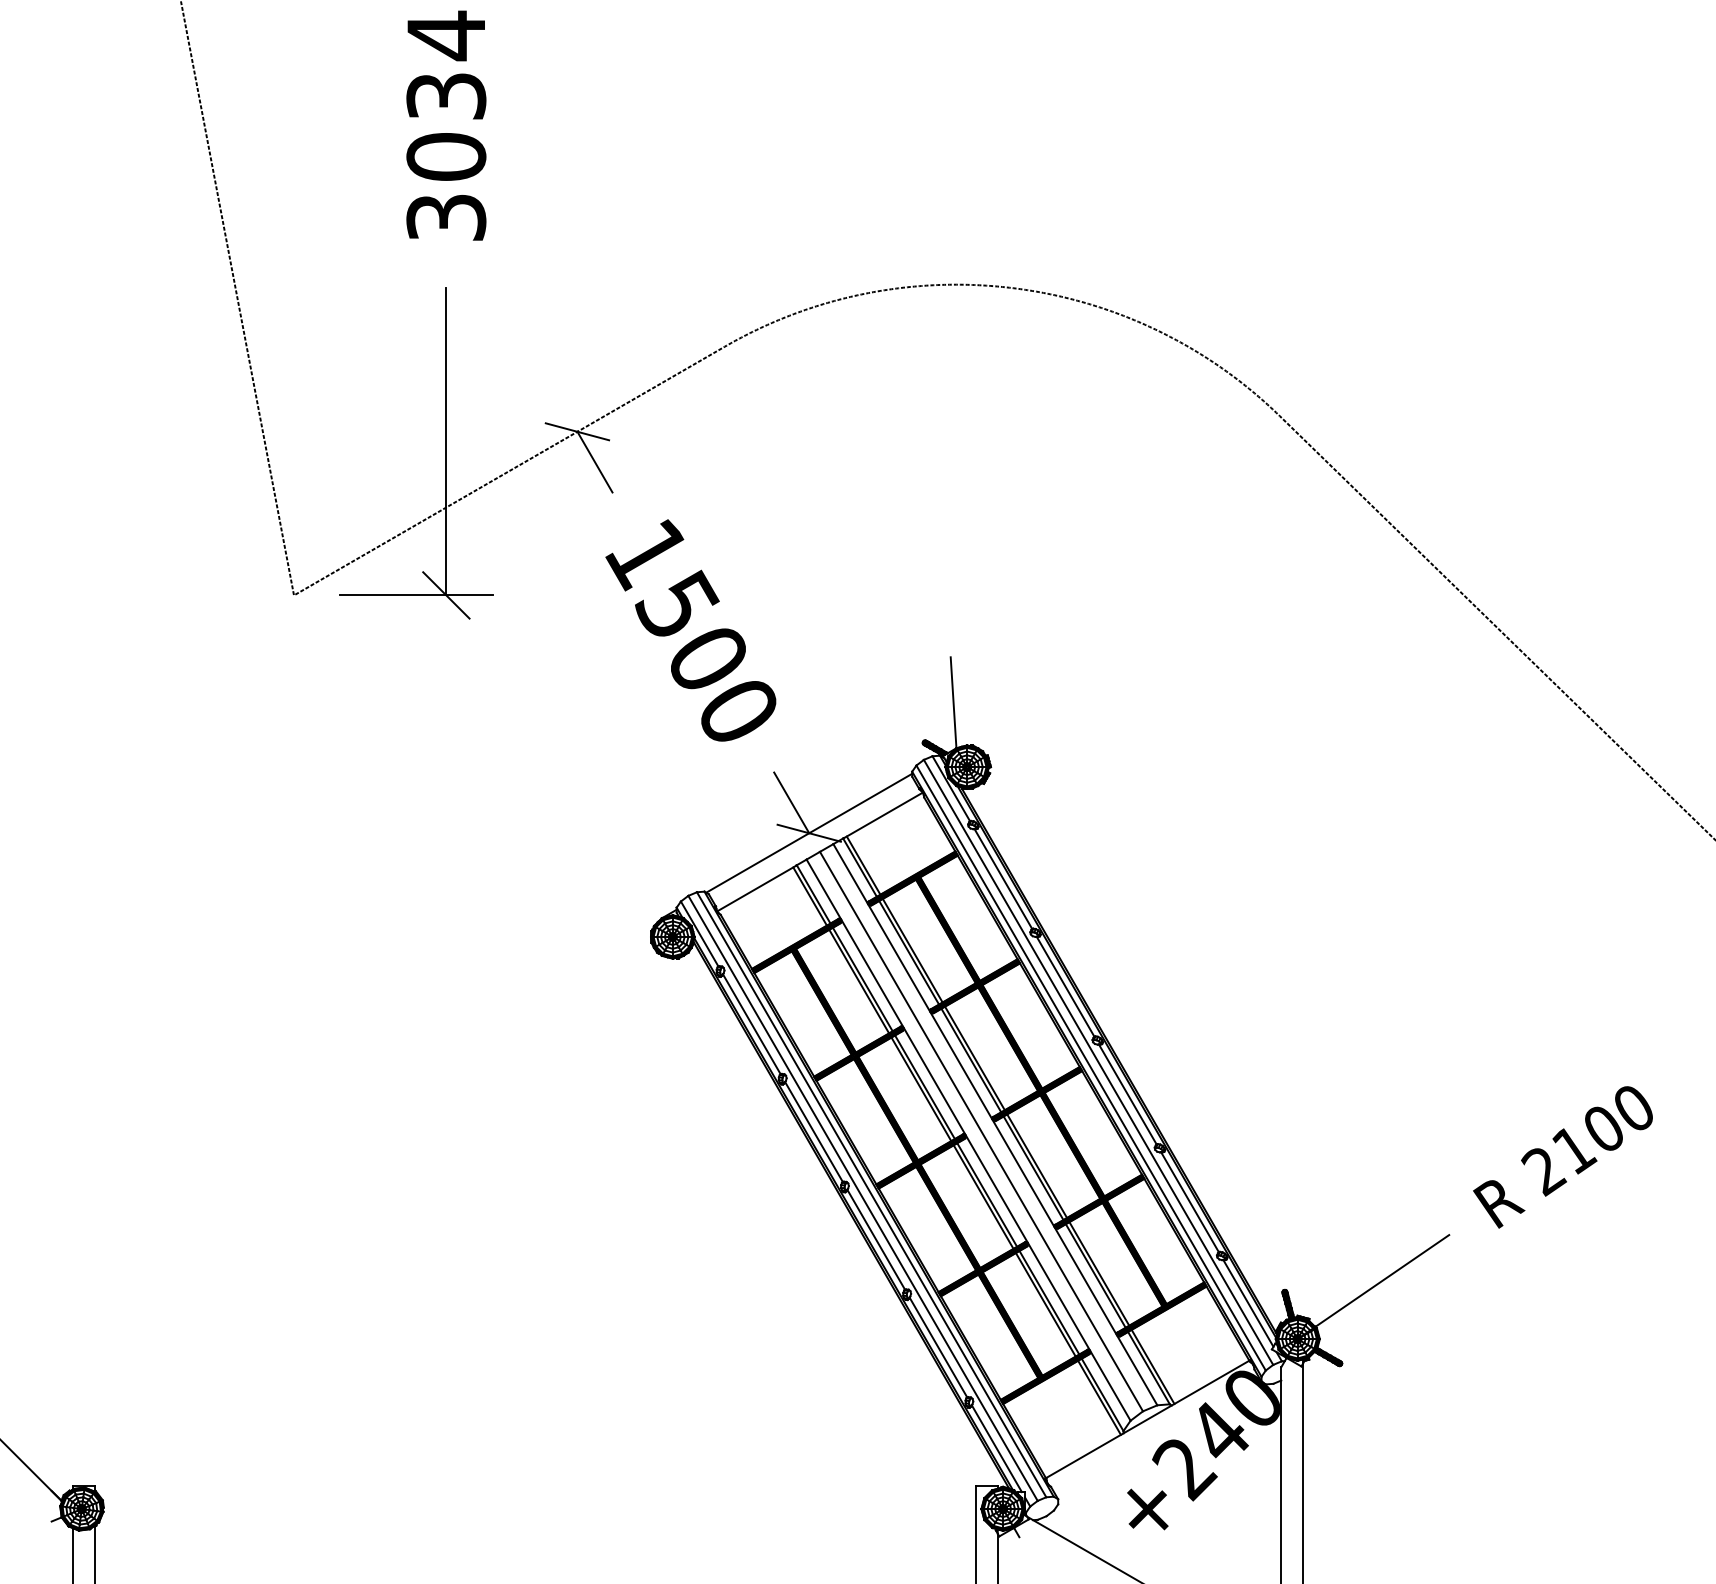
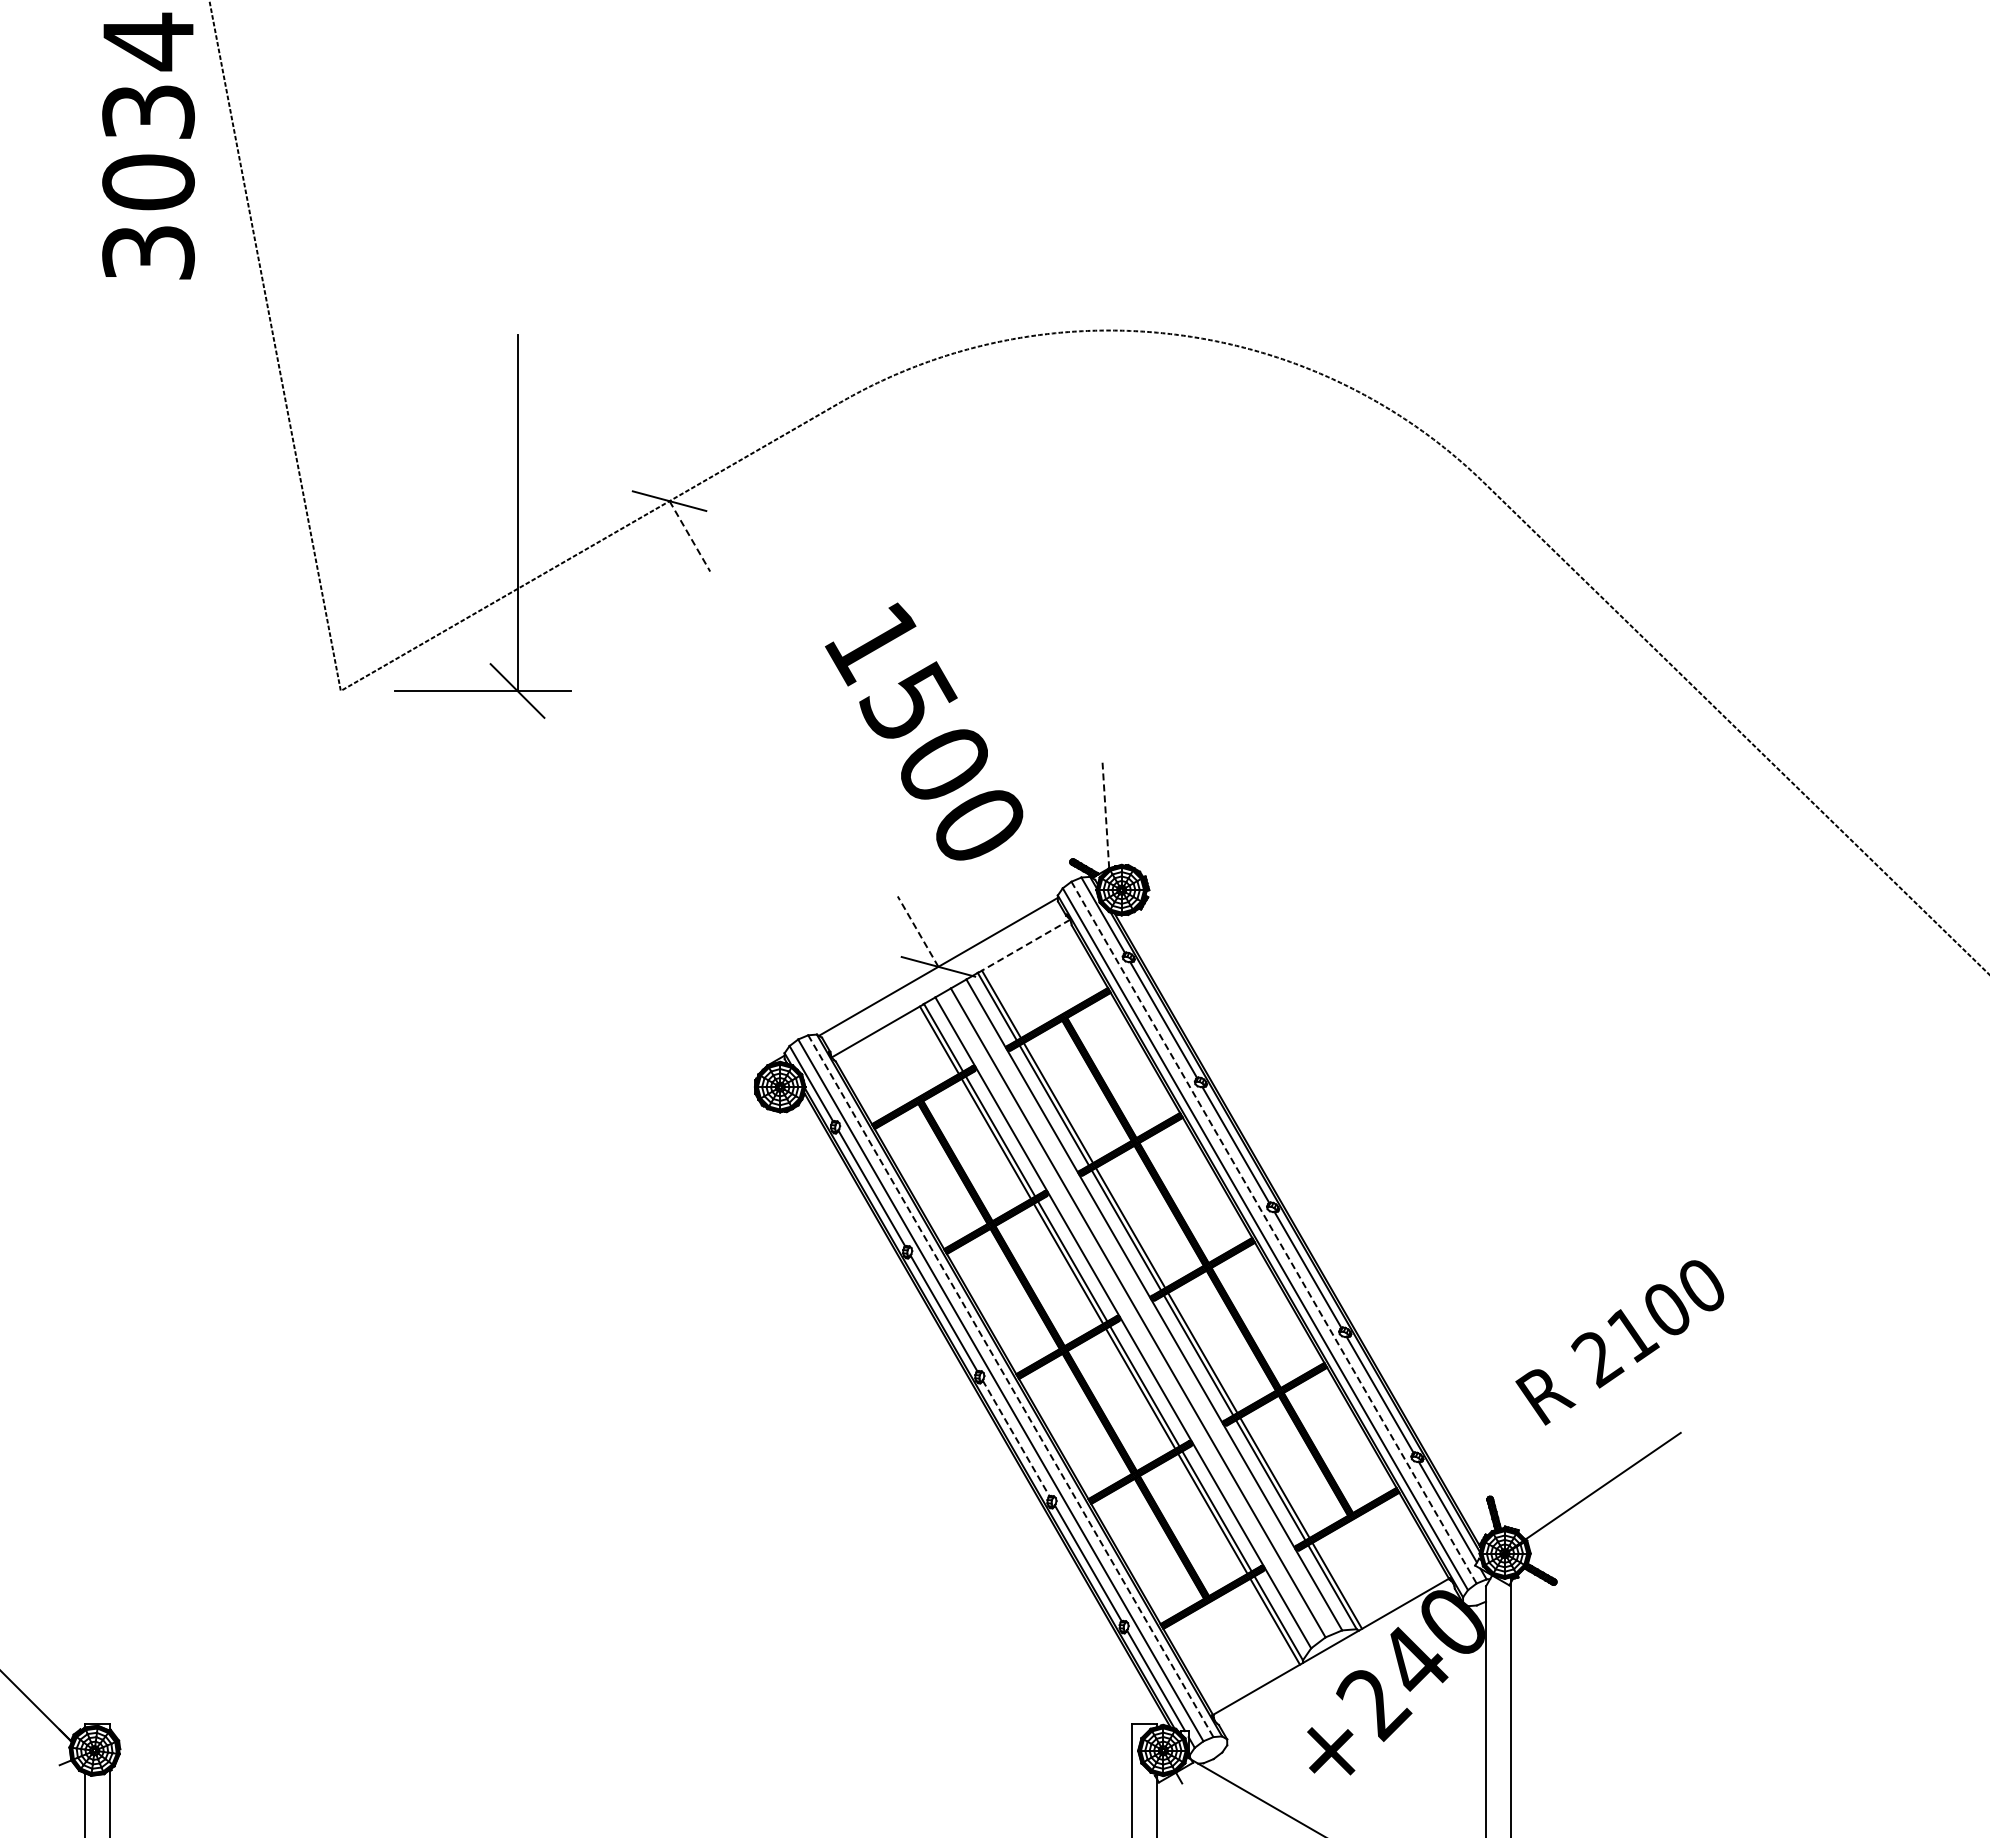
text: (446, 125) -> (148, 145), moved
line: (594, 462) -> (689, 536), solid -> dashed
text: (691, 630) -> (924, 731), moved
line: (953, 702) -> (1105, 815), solid -> dashed
line: (792, 802) -> (918, 931), solid -> dashed
line: (883, 815) -> (1024, 946), solid -> dashed
line: (1098, 1063) -> (1274, 1233), solid -> dashed
text: (1562, 1157) -> (1619, 1342), moved
line: (872, 1195) -> (1011, 1386), solid -> dashed
line: (876, 1239) -> (1016, 1438), solid -> dashed

